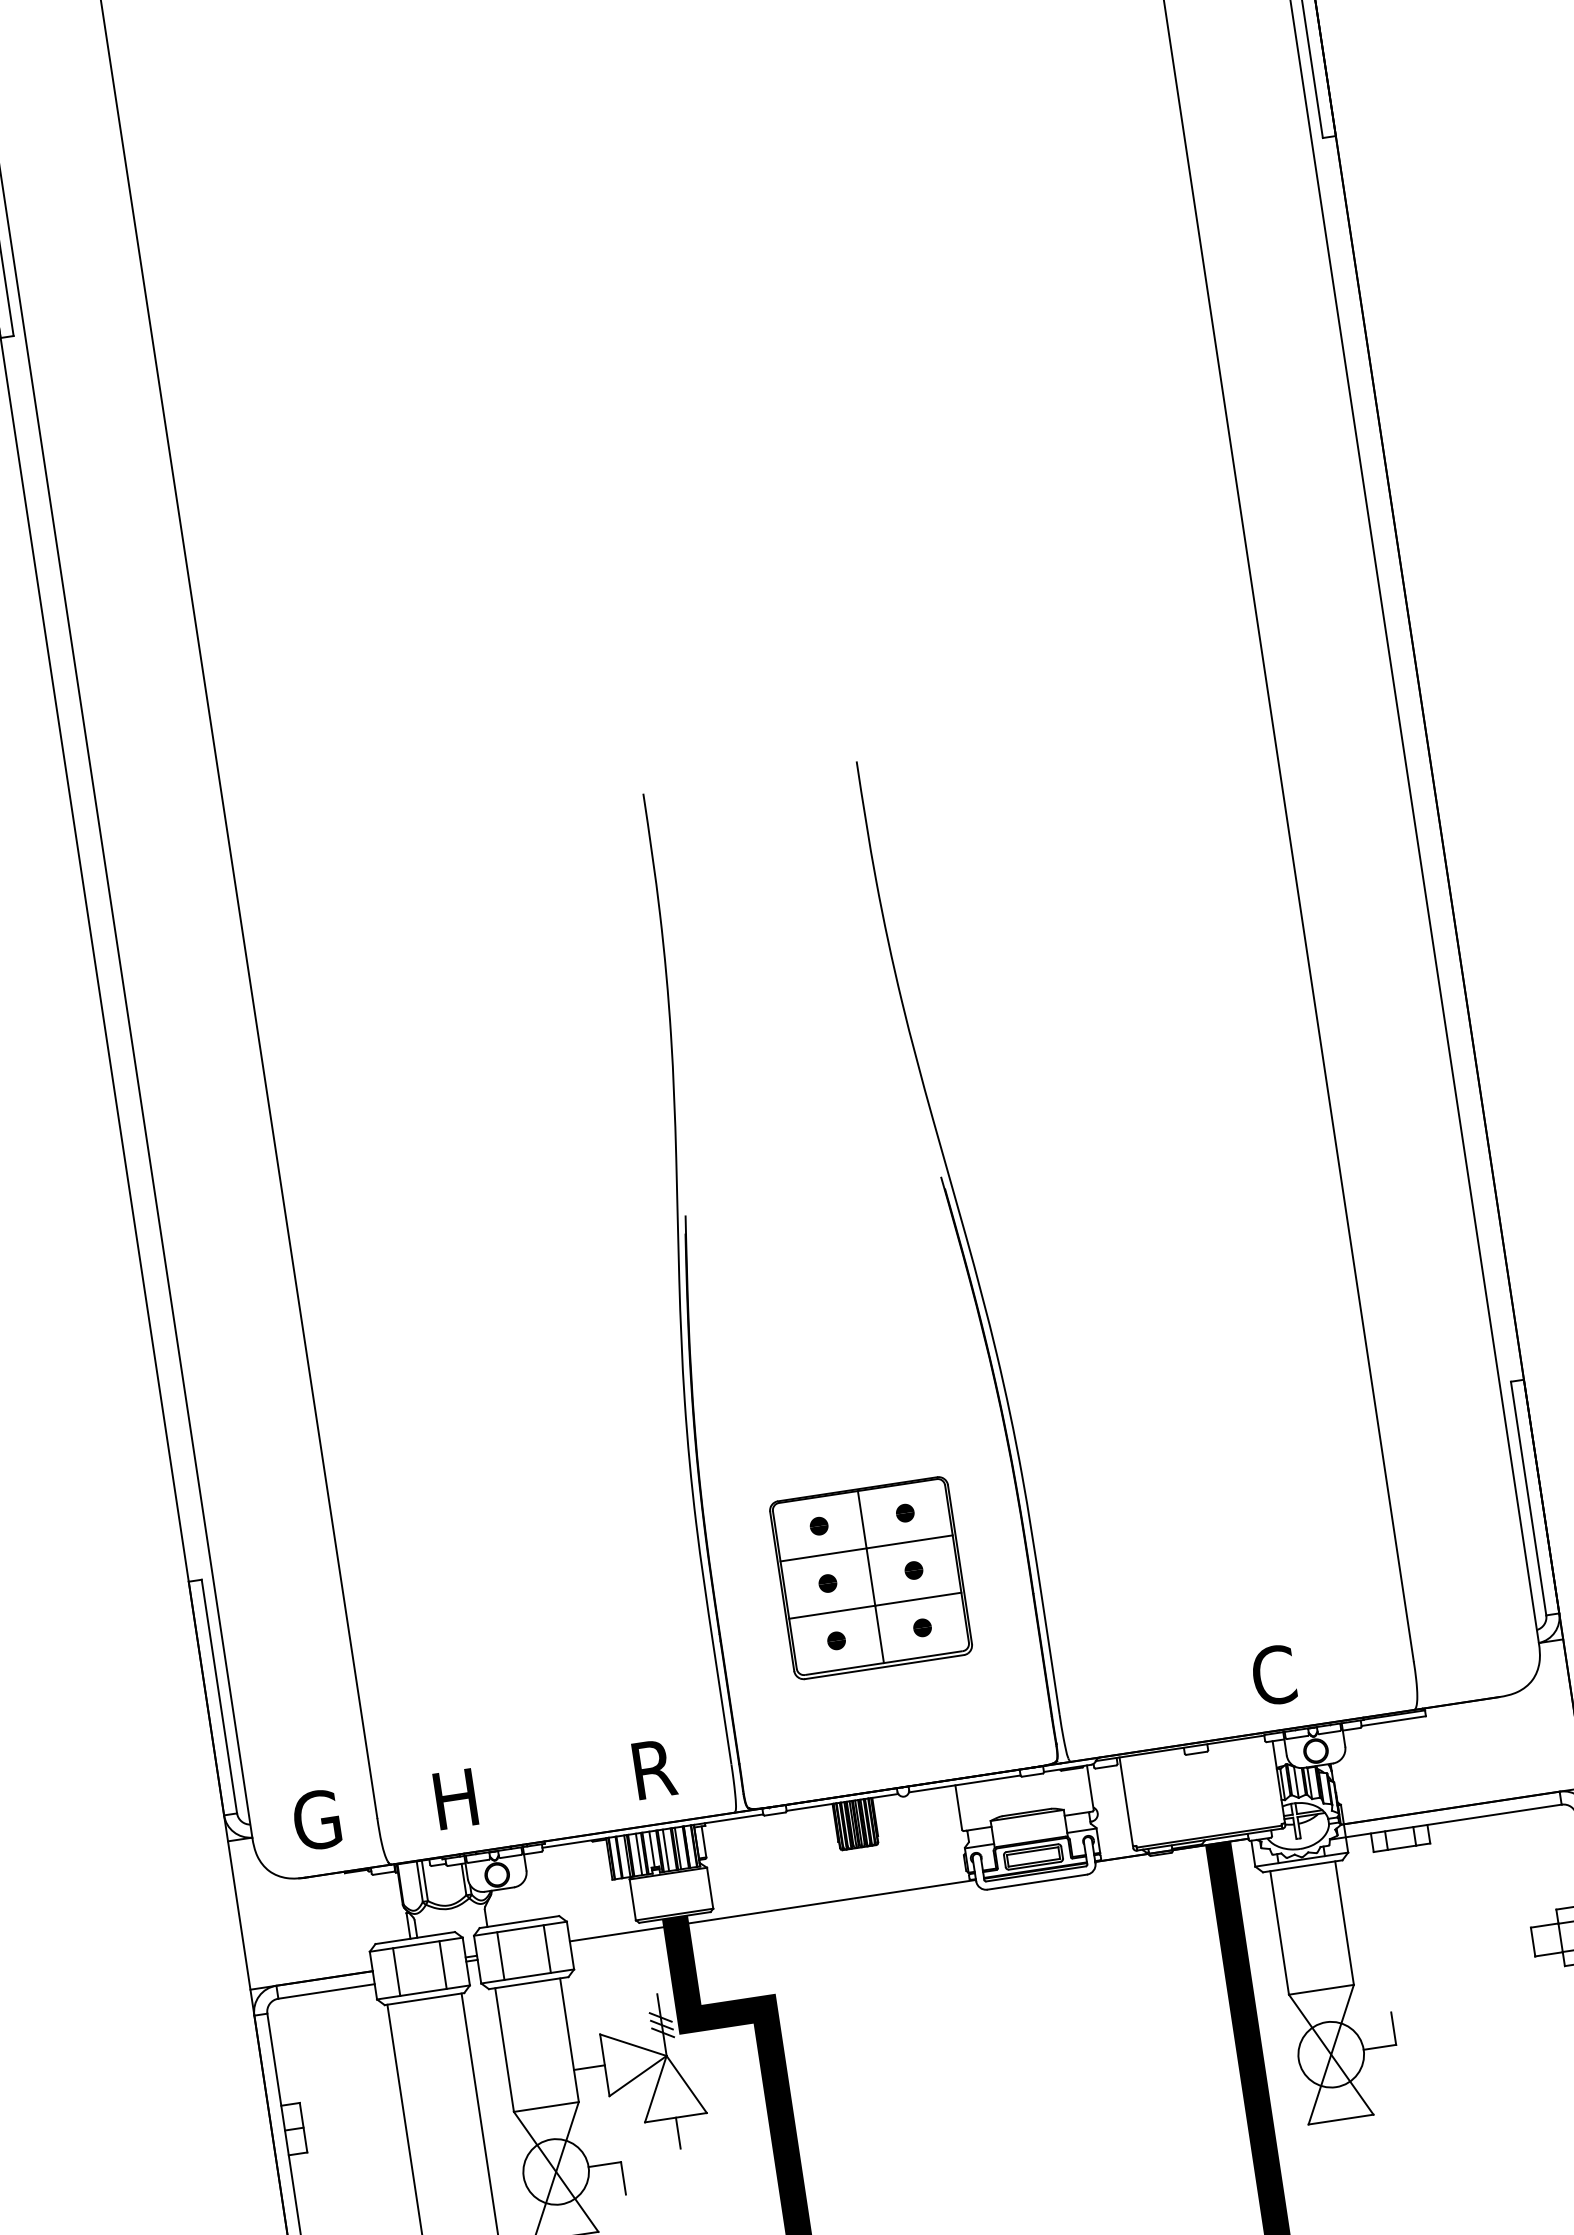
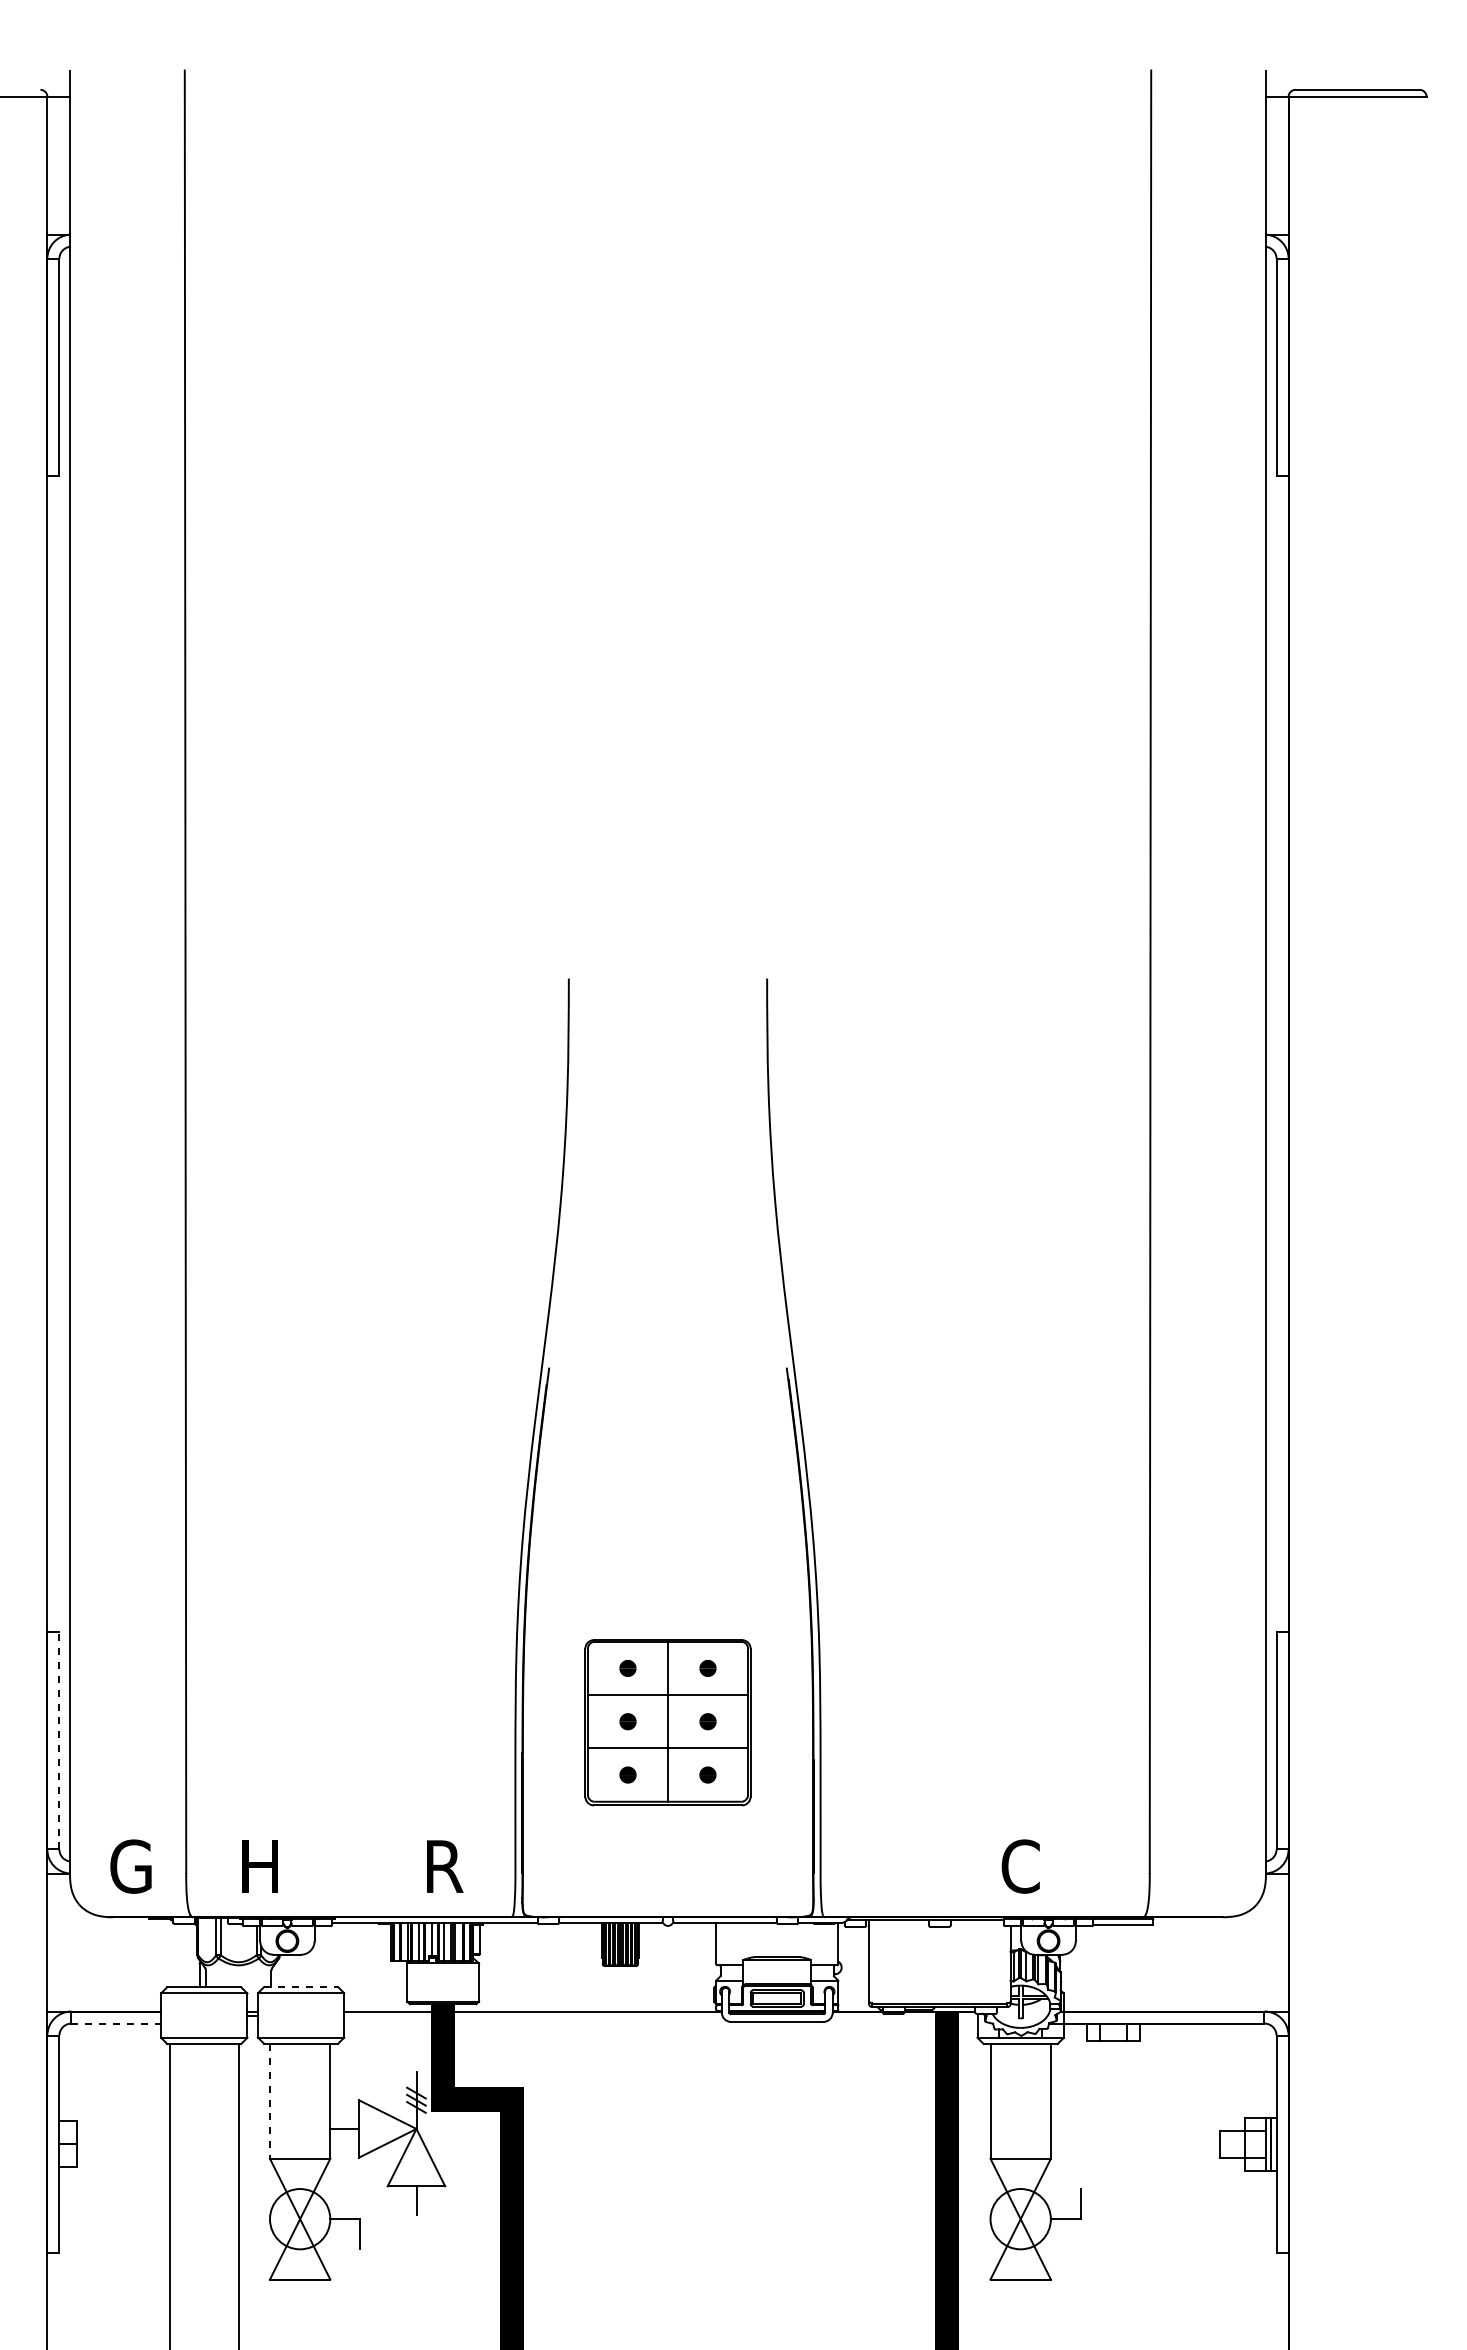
line: (219, 1696) -> (59, 1740), solid -> dashed
line: (519, 1922) -> (301, 1987), solid -> dashed
line: (547, 1949) -> (322, 2015), removed
line: (500, 1956) -> (279, 2015), removed
line: (442, 1964) -> (225, 2015), removed
line: (396, 1971) -> (182, 2015), removed
line: (326, 1991) -> (116, 2023), solid -> dashed
line: (505, 2050) -> (270, 2101), solid -> dashed

